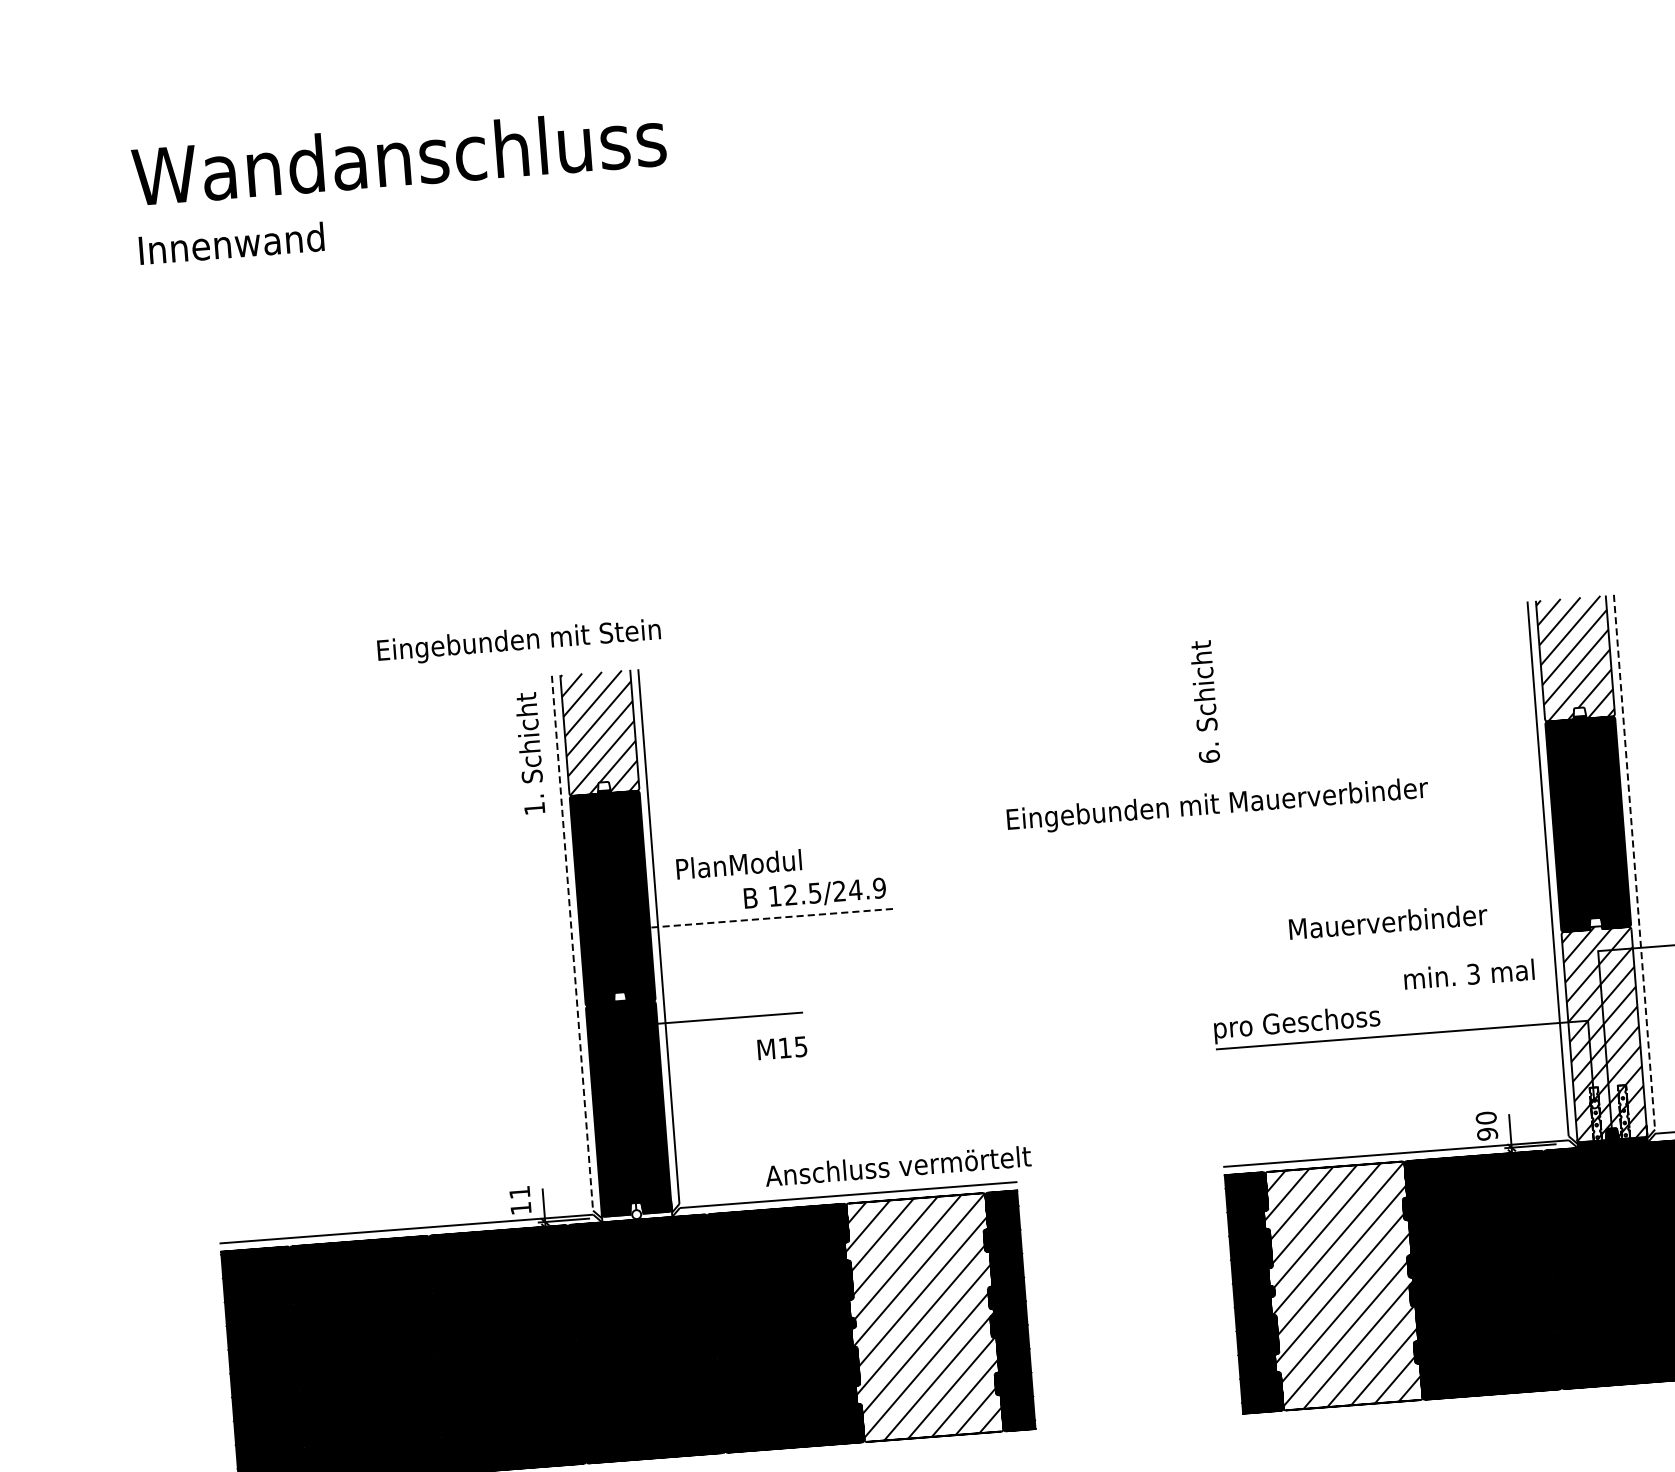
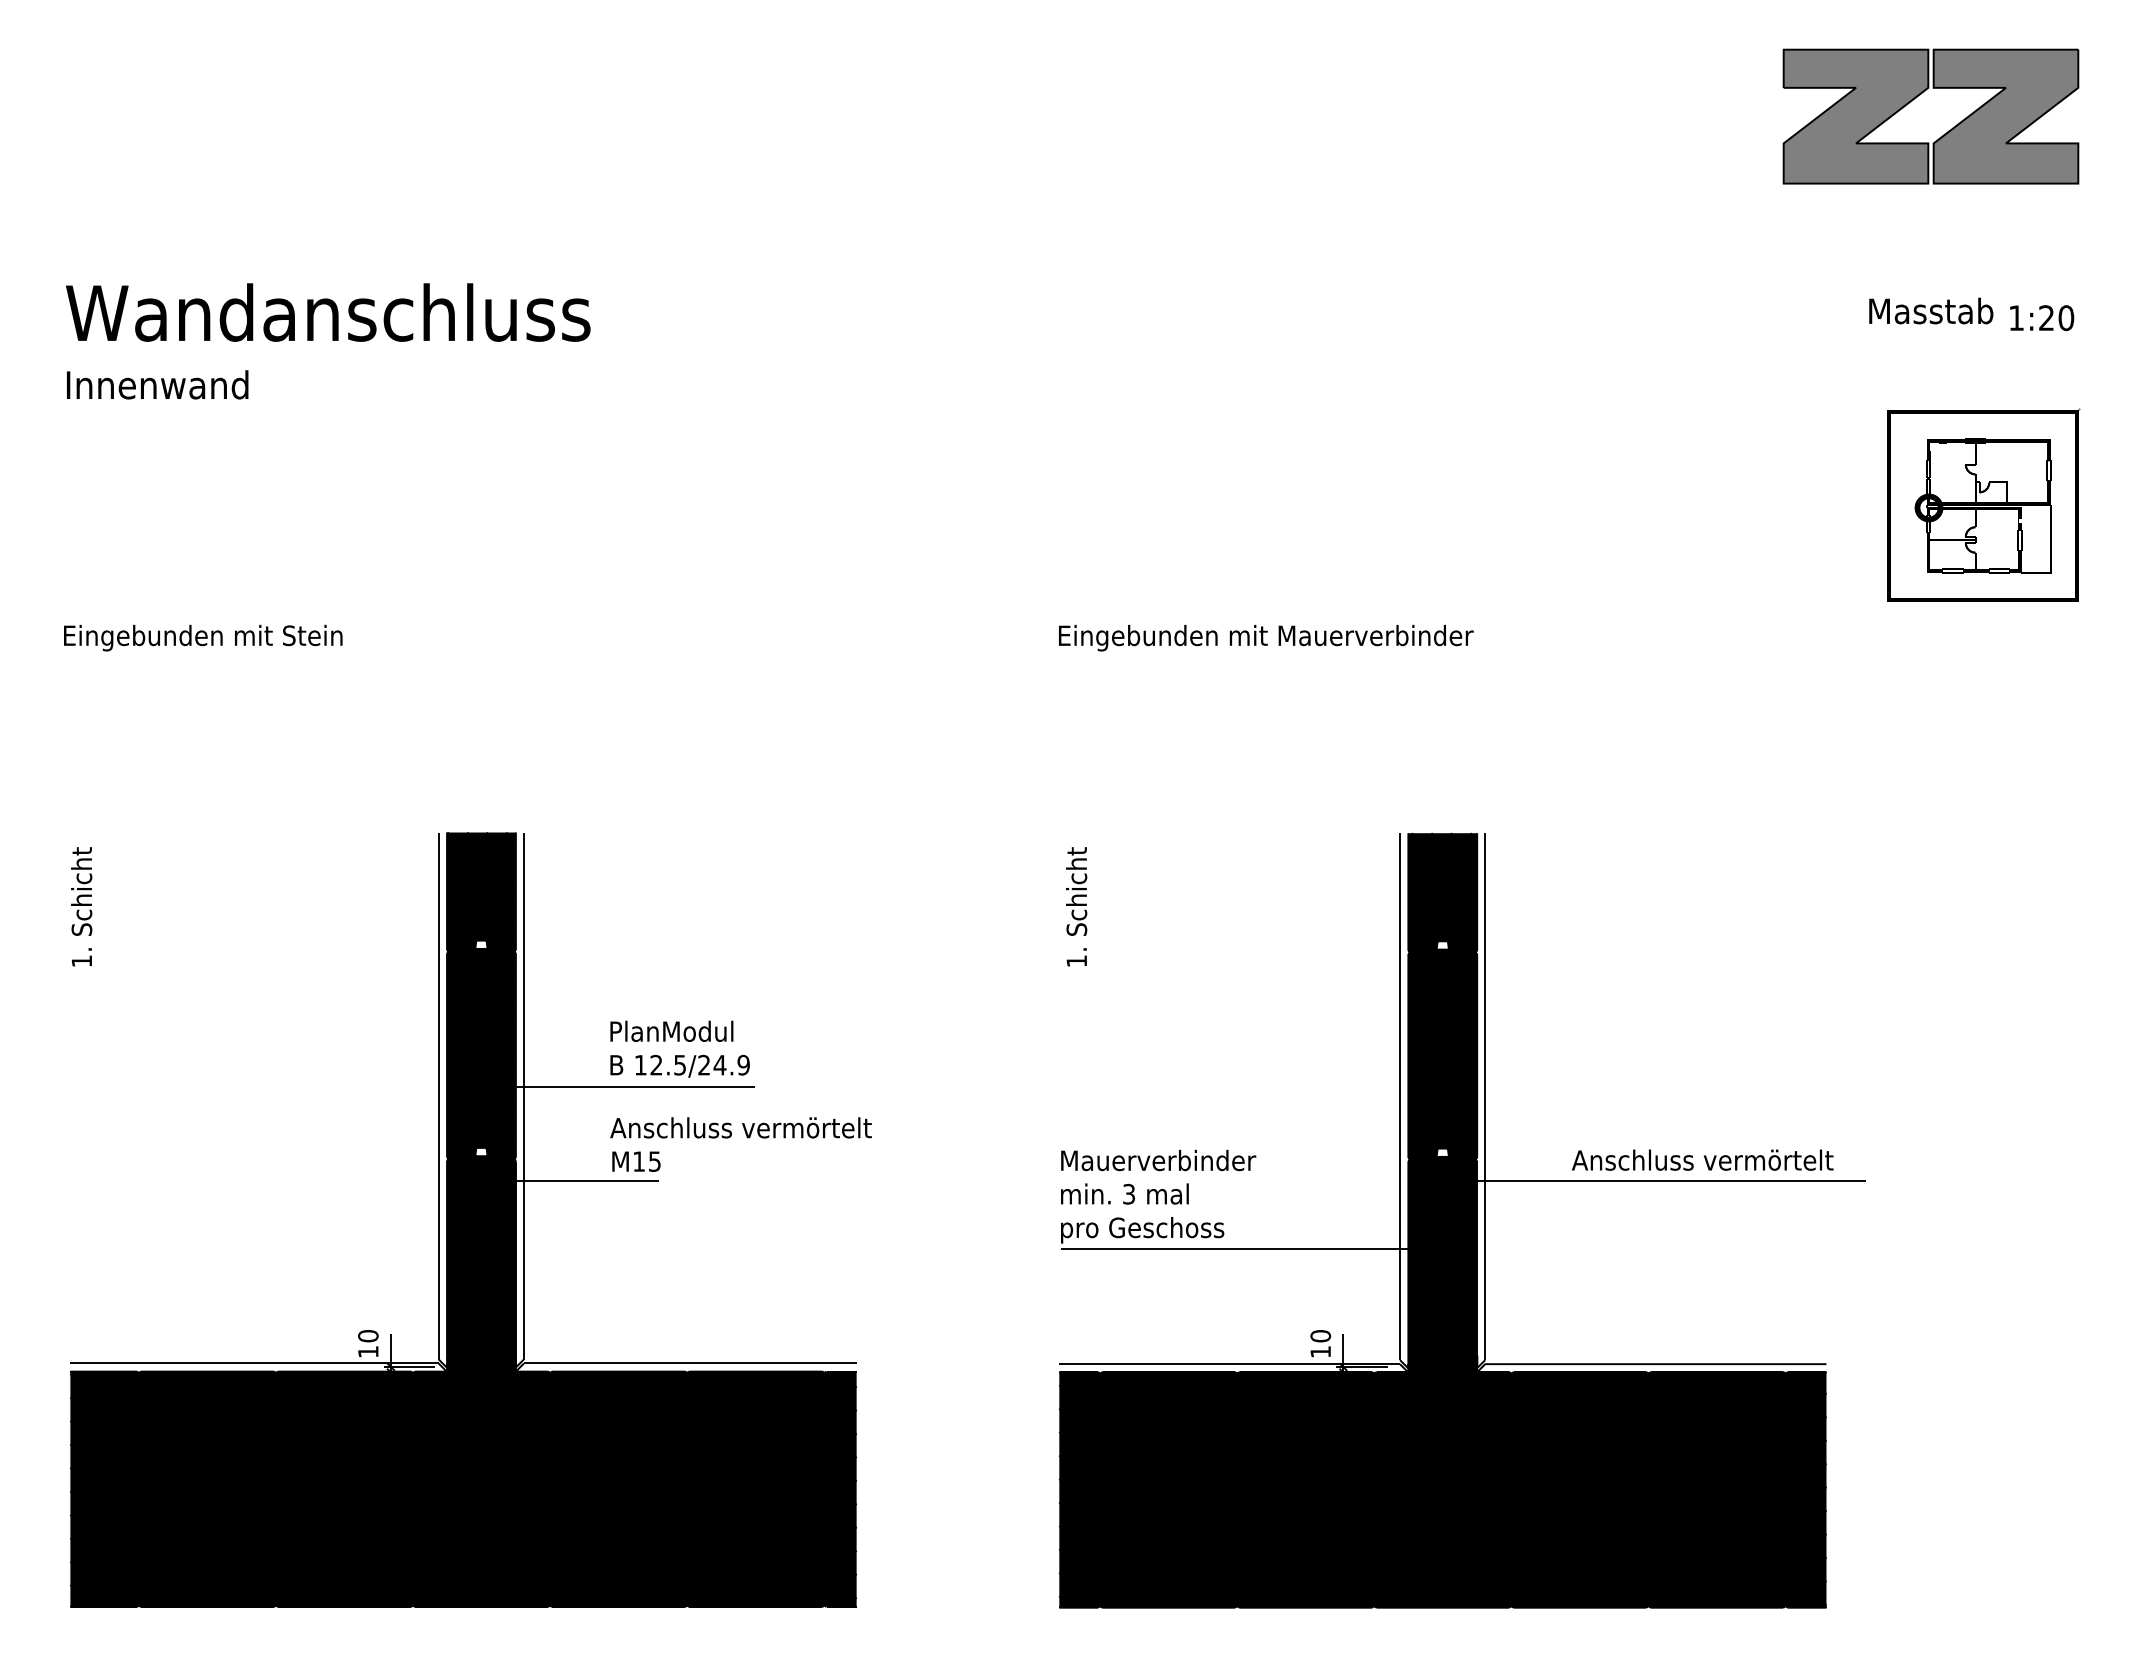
text: (519, 641) -> (203, 637), moved
fill: (1575, 658) -> (1442, 892), added
fill: (599, 732) -> (481, 891), added
text: (530, 753) -> (81, 906), moved
text: (1209, 756) -> (1076, 961), 6. -> 1.
text: (1218, 806) -> (1266, 638), moved
text: (738, 863) -> (671, 1030), moved
line: (1634, 863) -> (1485, 1097), dashed -> solid
line: (756, 919) -> (620, 1086), dashed -> solid
text: (1388, 921) -> (1158, 1160), moved
line: (572, 943) -> (438, 1096), dashed -> solid
text: (1468, 973) -> (1124, 1193), moved
fill: (1604, 1032) -> (1442, 1261), added
text: (782, 1048) -> (636, 1161), moved
text: (1487, 1133) -> (1320, 1351), 90 -> 10
text: (897, 1165) -> (740, 1127), moved
text: (519, 1192) -> (368, 1336), 11 -> 10
fill: (636, 1211) -> (481, 1363), added
fill: (1341, 1285) -> (1166, 1489), added
fill: (922, 1316) -> (753, 1488), added

